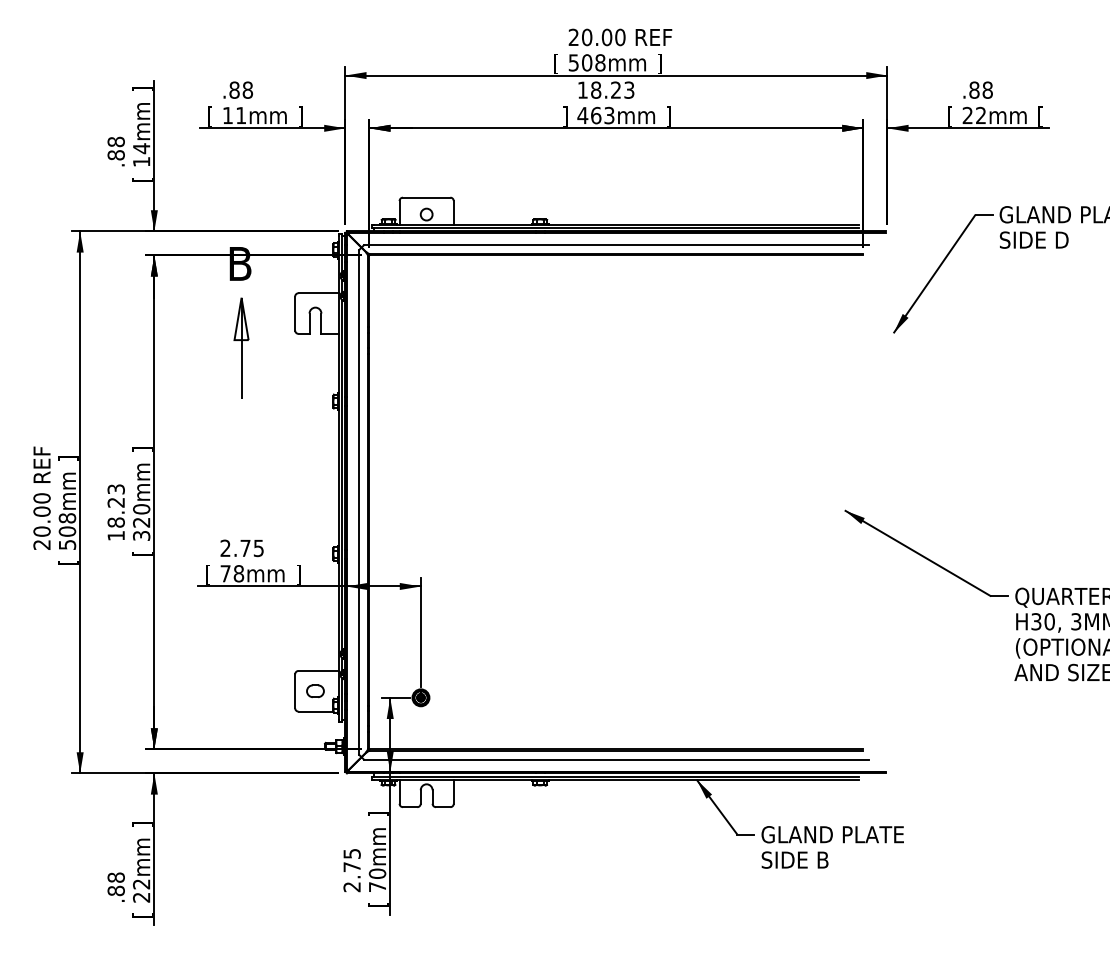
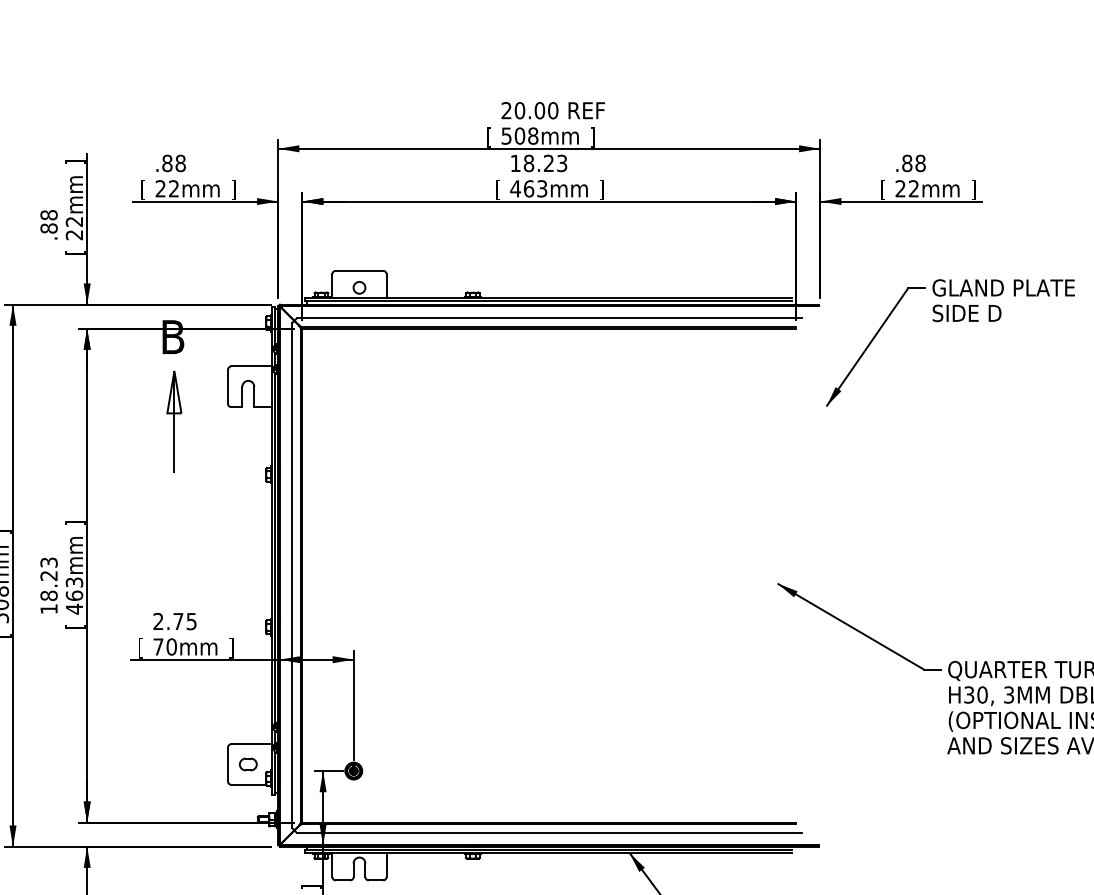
text: (233, 114) -> (166, 187), 11mm -> 22mm
text: (565, 116) -> (498, 189), ] -> [
text: (1040, 116) -> (973, 189), [ -> ]
text: (141, 154) -> (74, 227), 14mm -> 22mm
text: (141, 522) -> (74, 595), 320mm -> 463mm
text: (238, 573) -> (171, 646), 78mm -> 70mm

